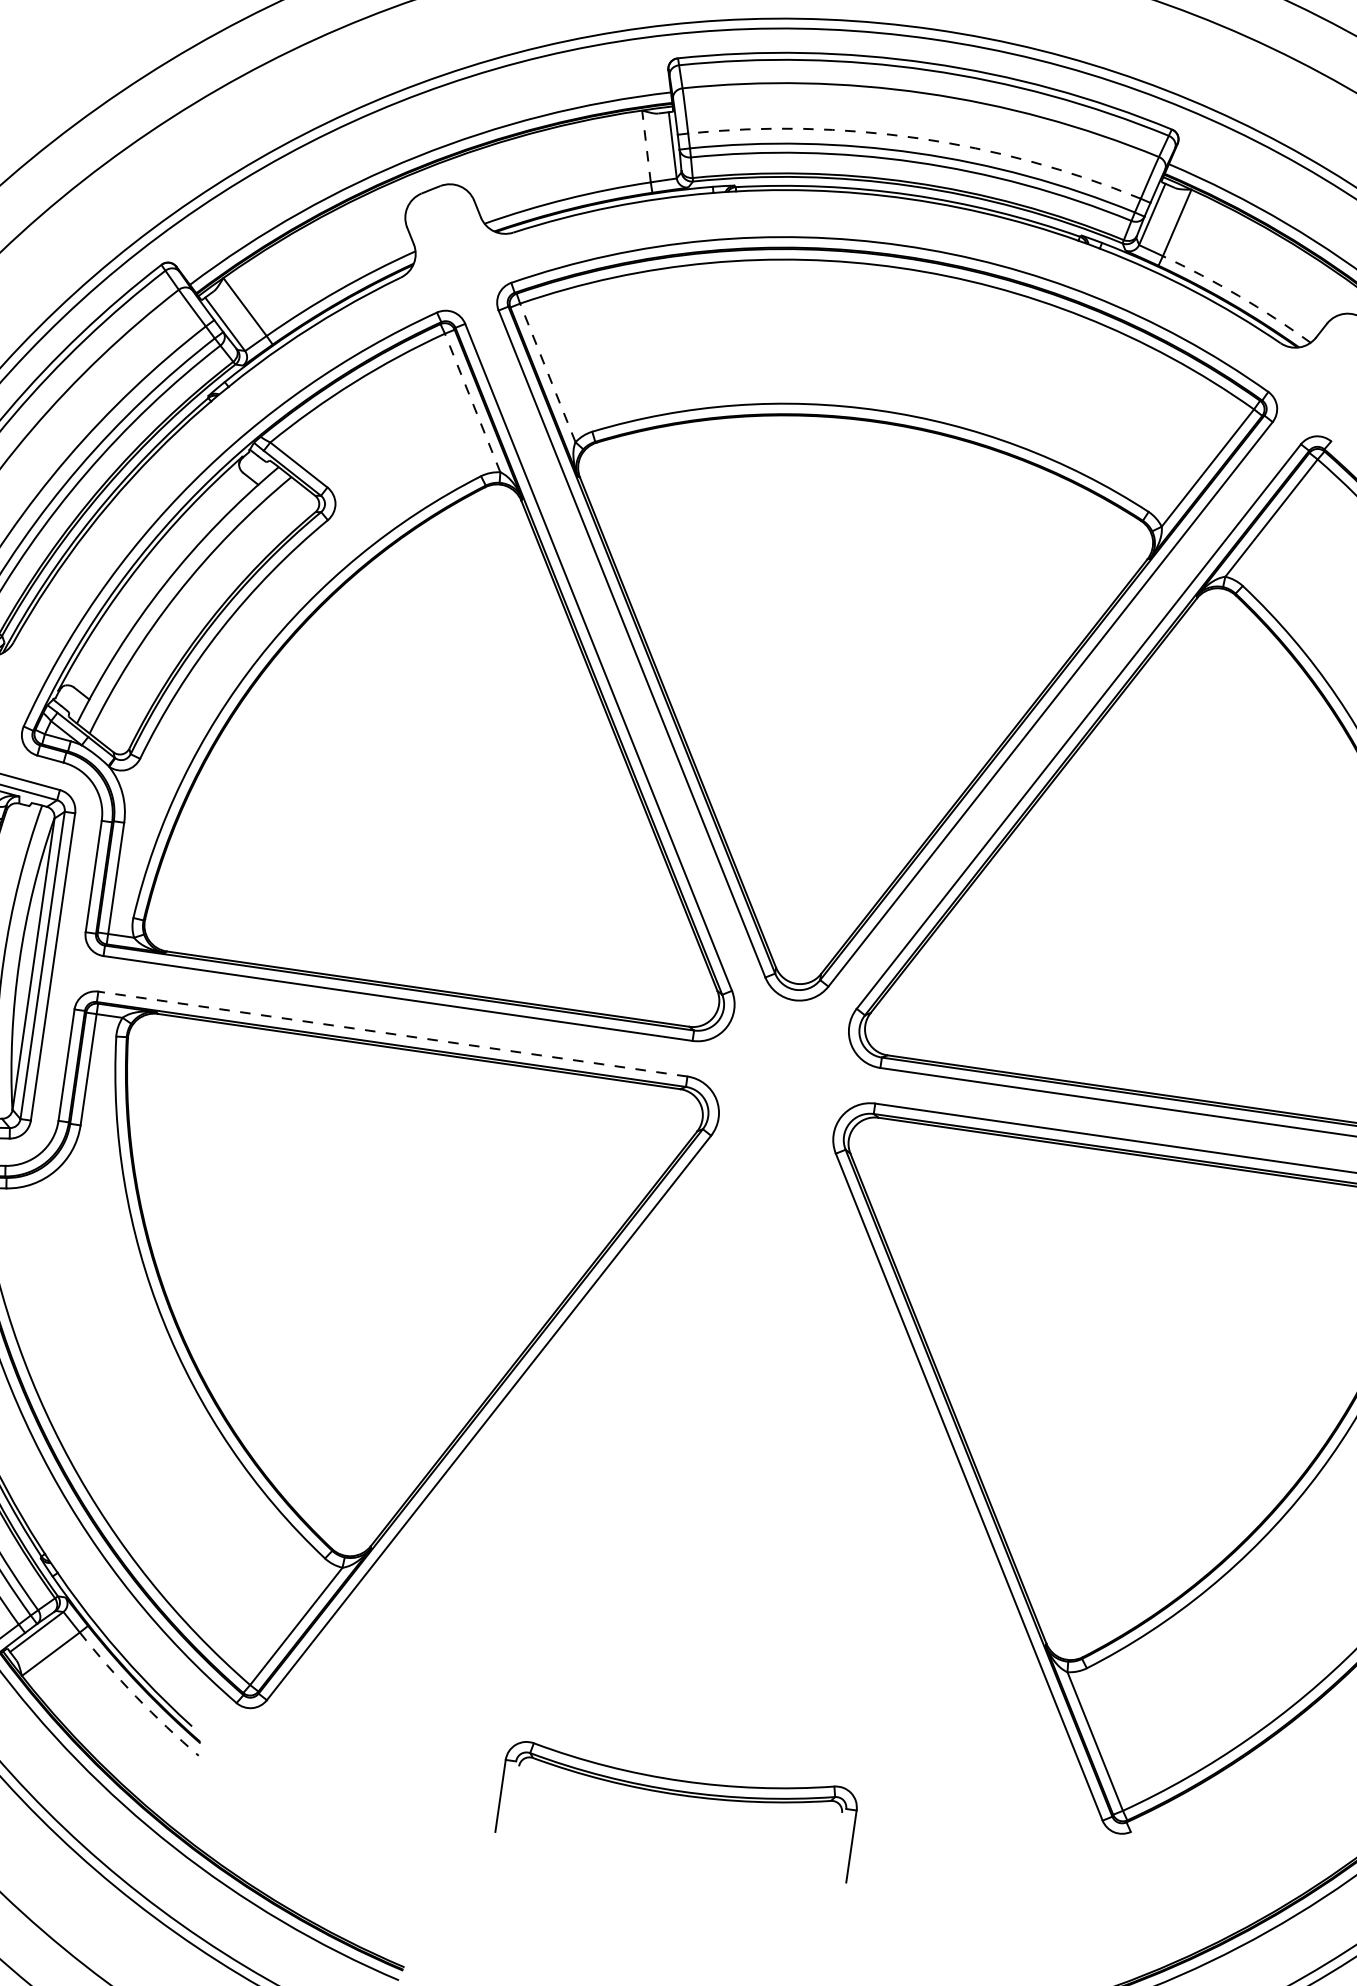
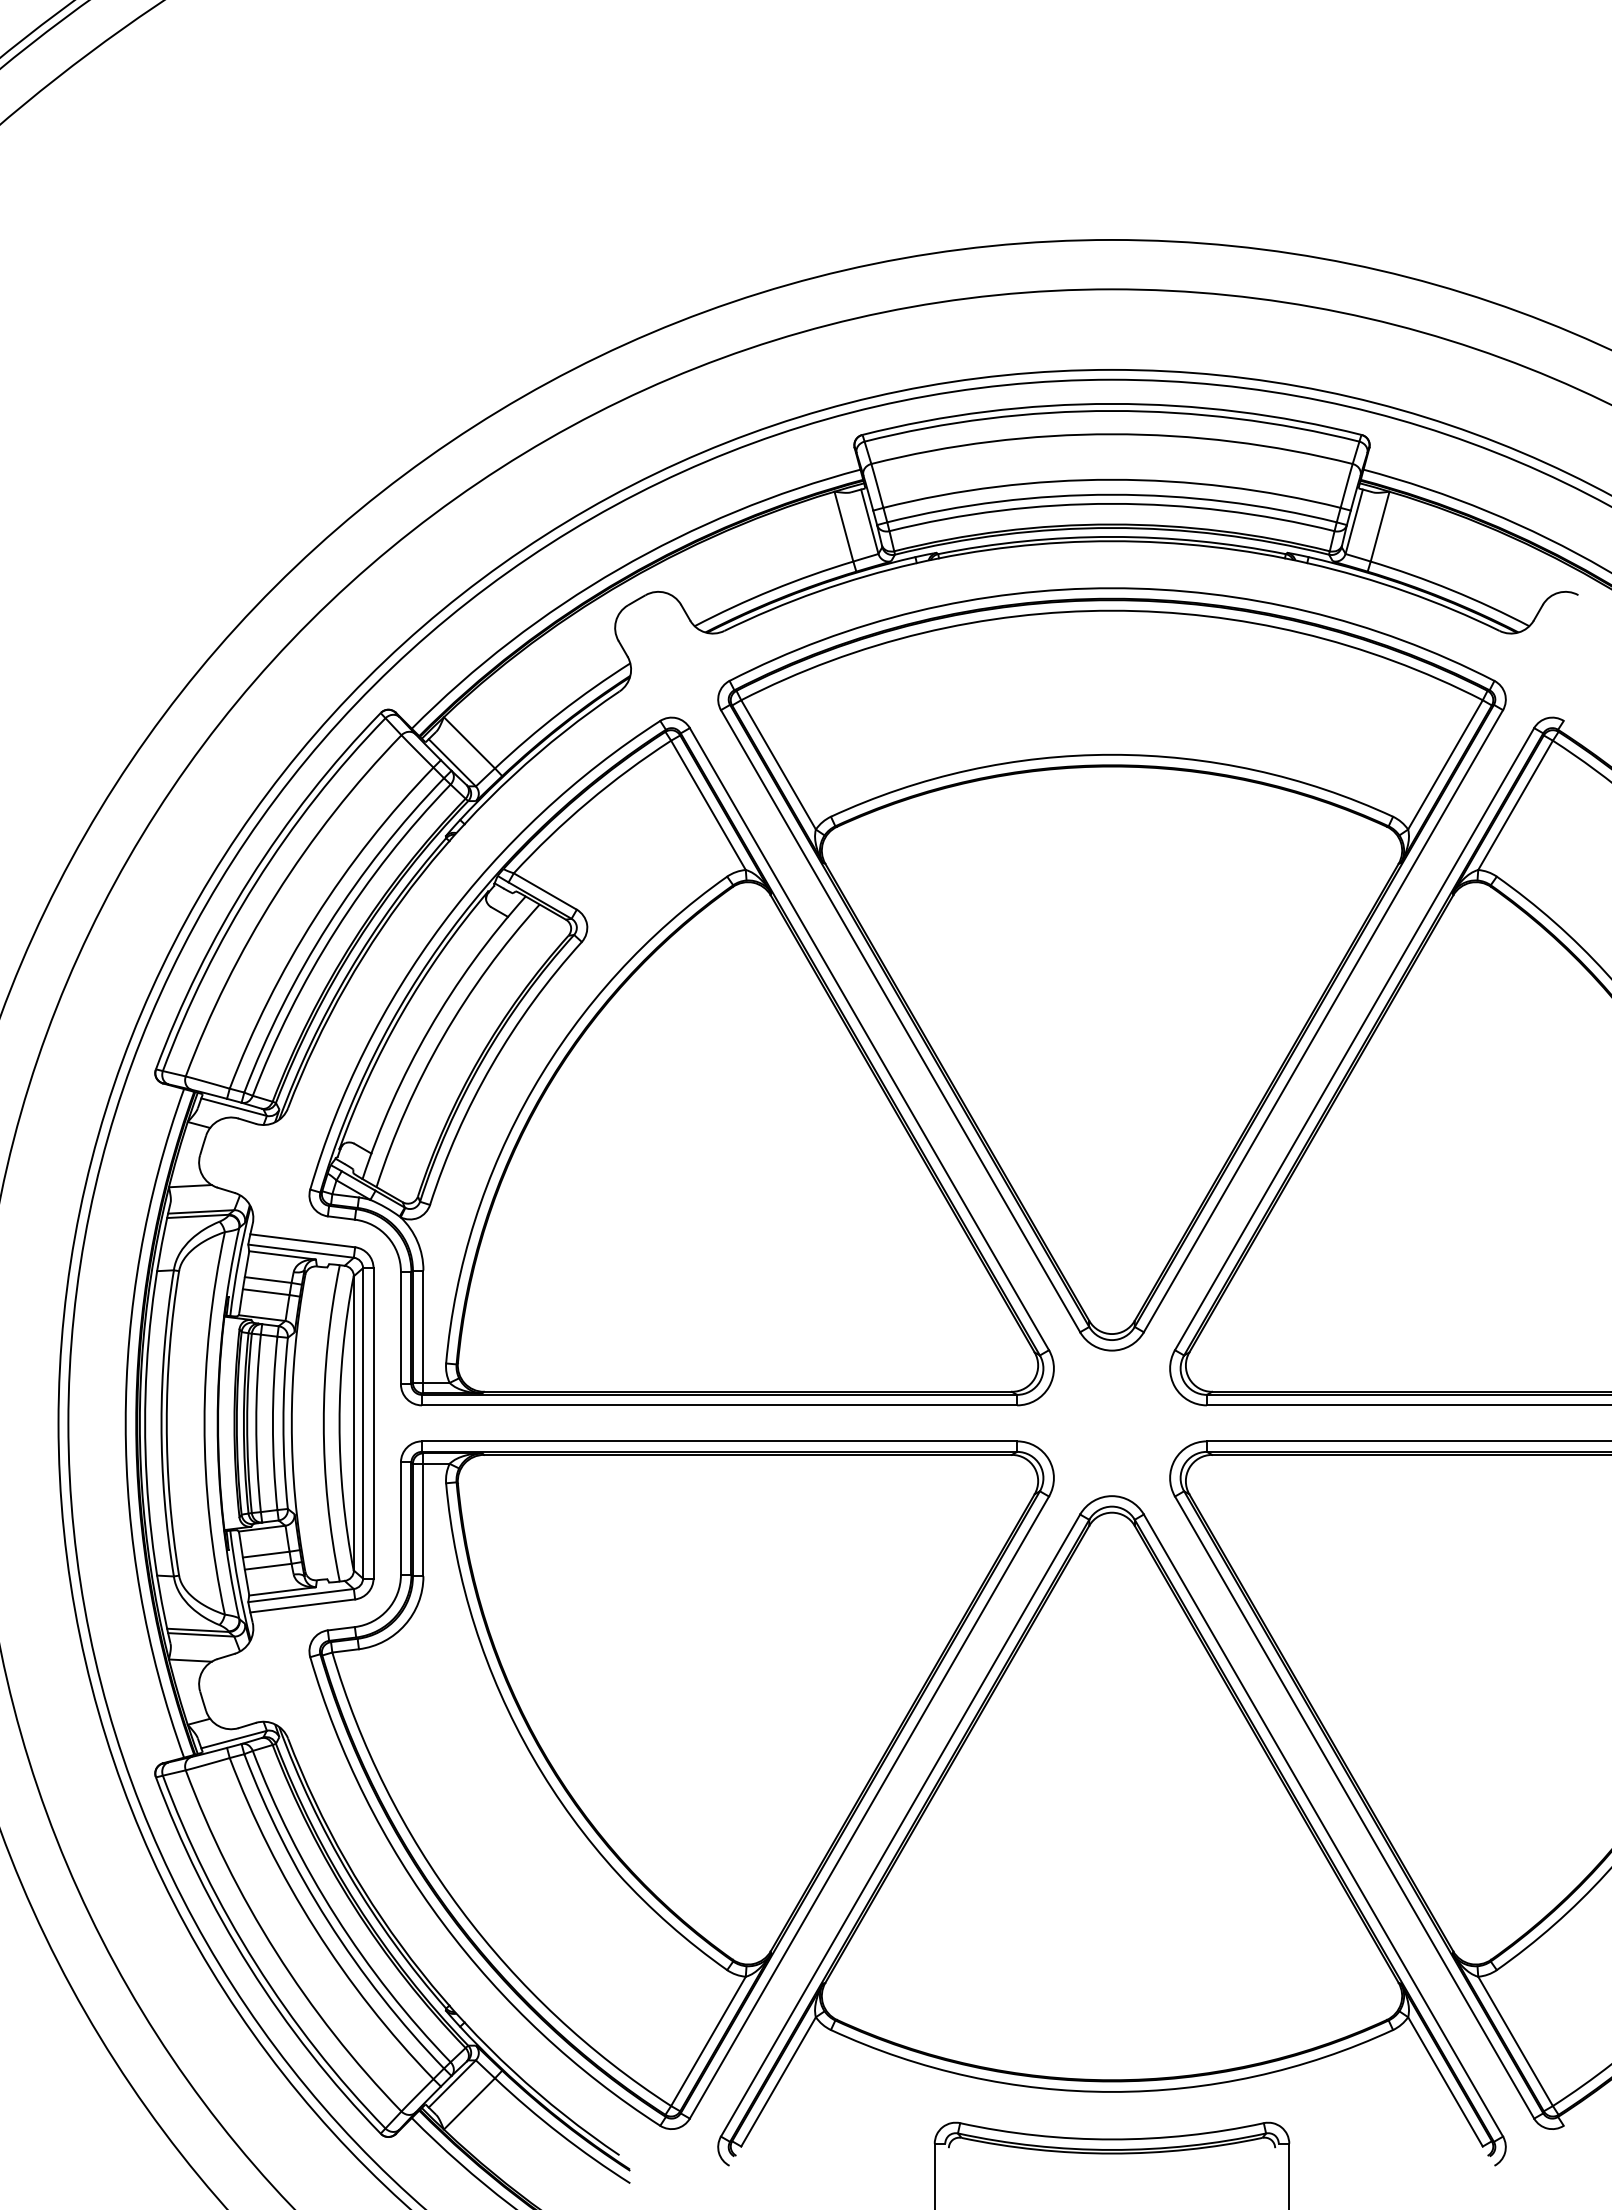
arc: (919, 138) -> (1112, 479), dashed -> solid
line: (646, 146) -> (843, 526), dashed -> solid
arc: (1238, 296) -> (1451, 590), dashed -> solid
line: (547, 372) -> (778, 764), dashed -> solid
line: (472, 403) -> (708, 805), dashed -> solid
line: (392, 1034) -> (719, 1441), dashed -> solid
part: (725, 1475) -> (1111, 1830), added
arc: (136, 1697) -> (560, 2134), dashed -> solid

